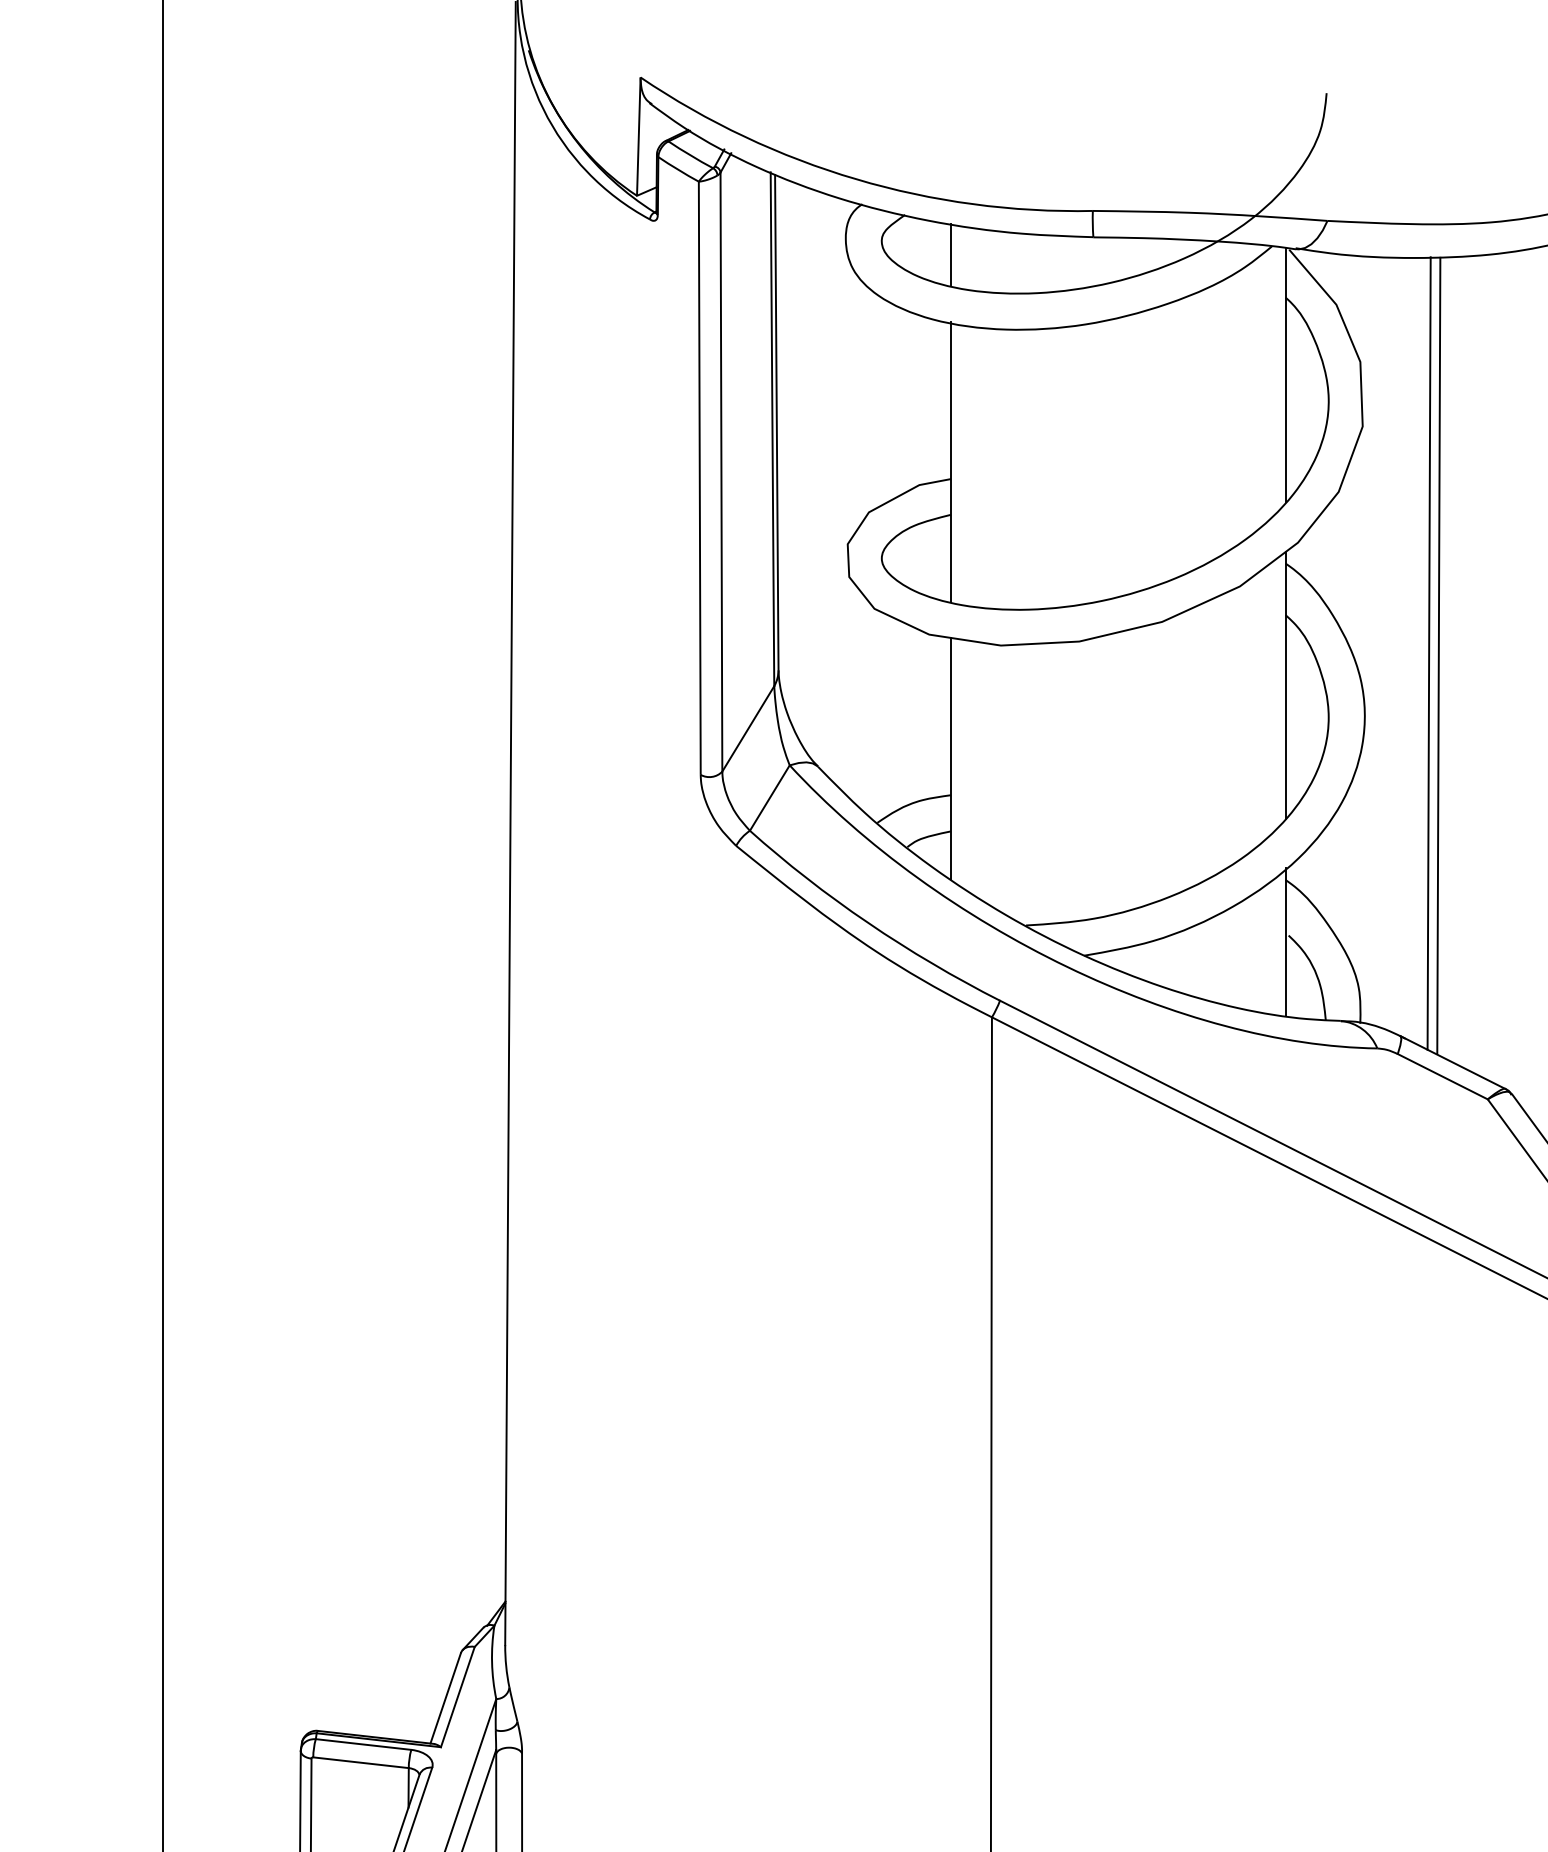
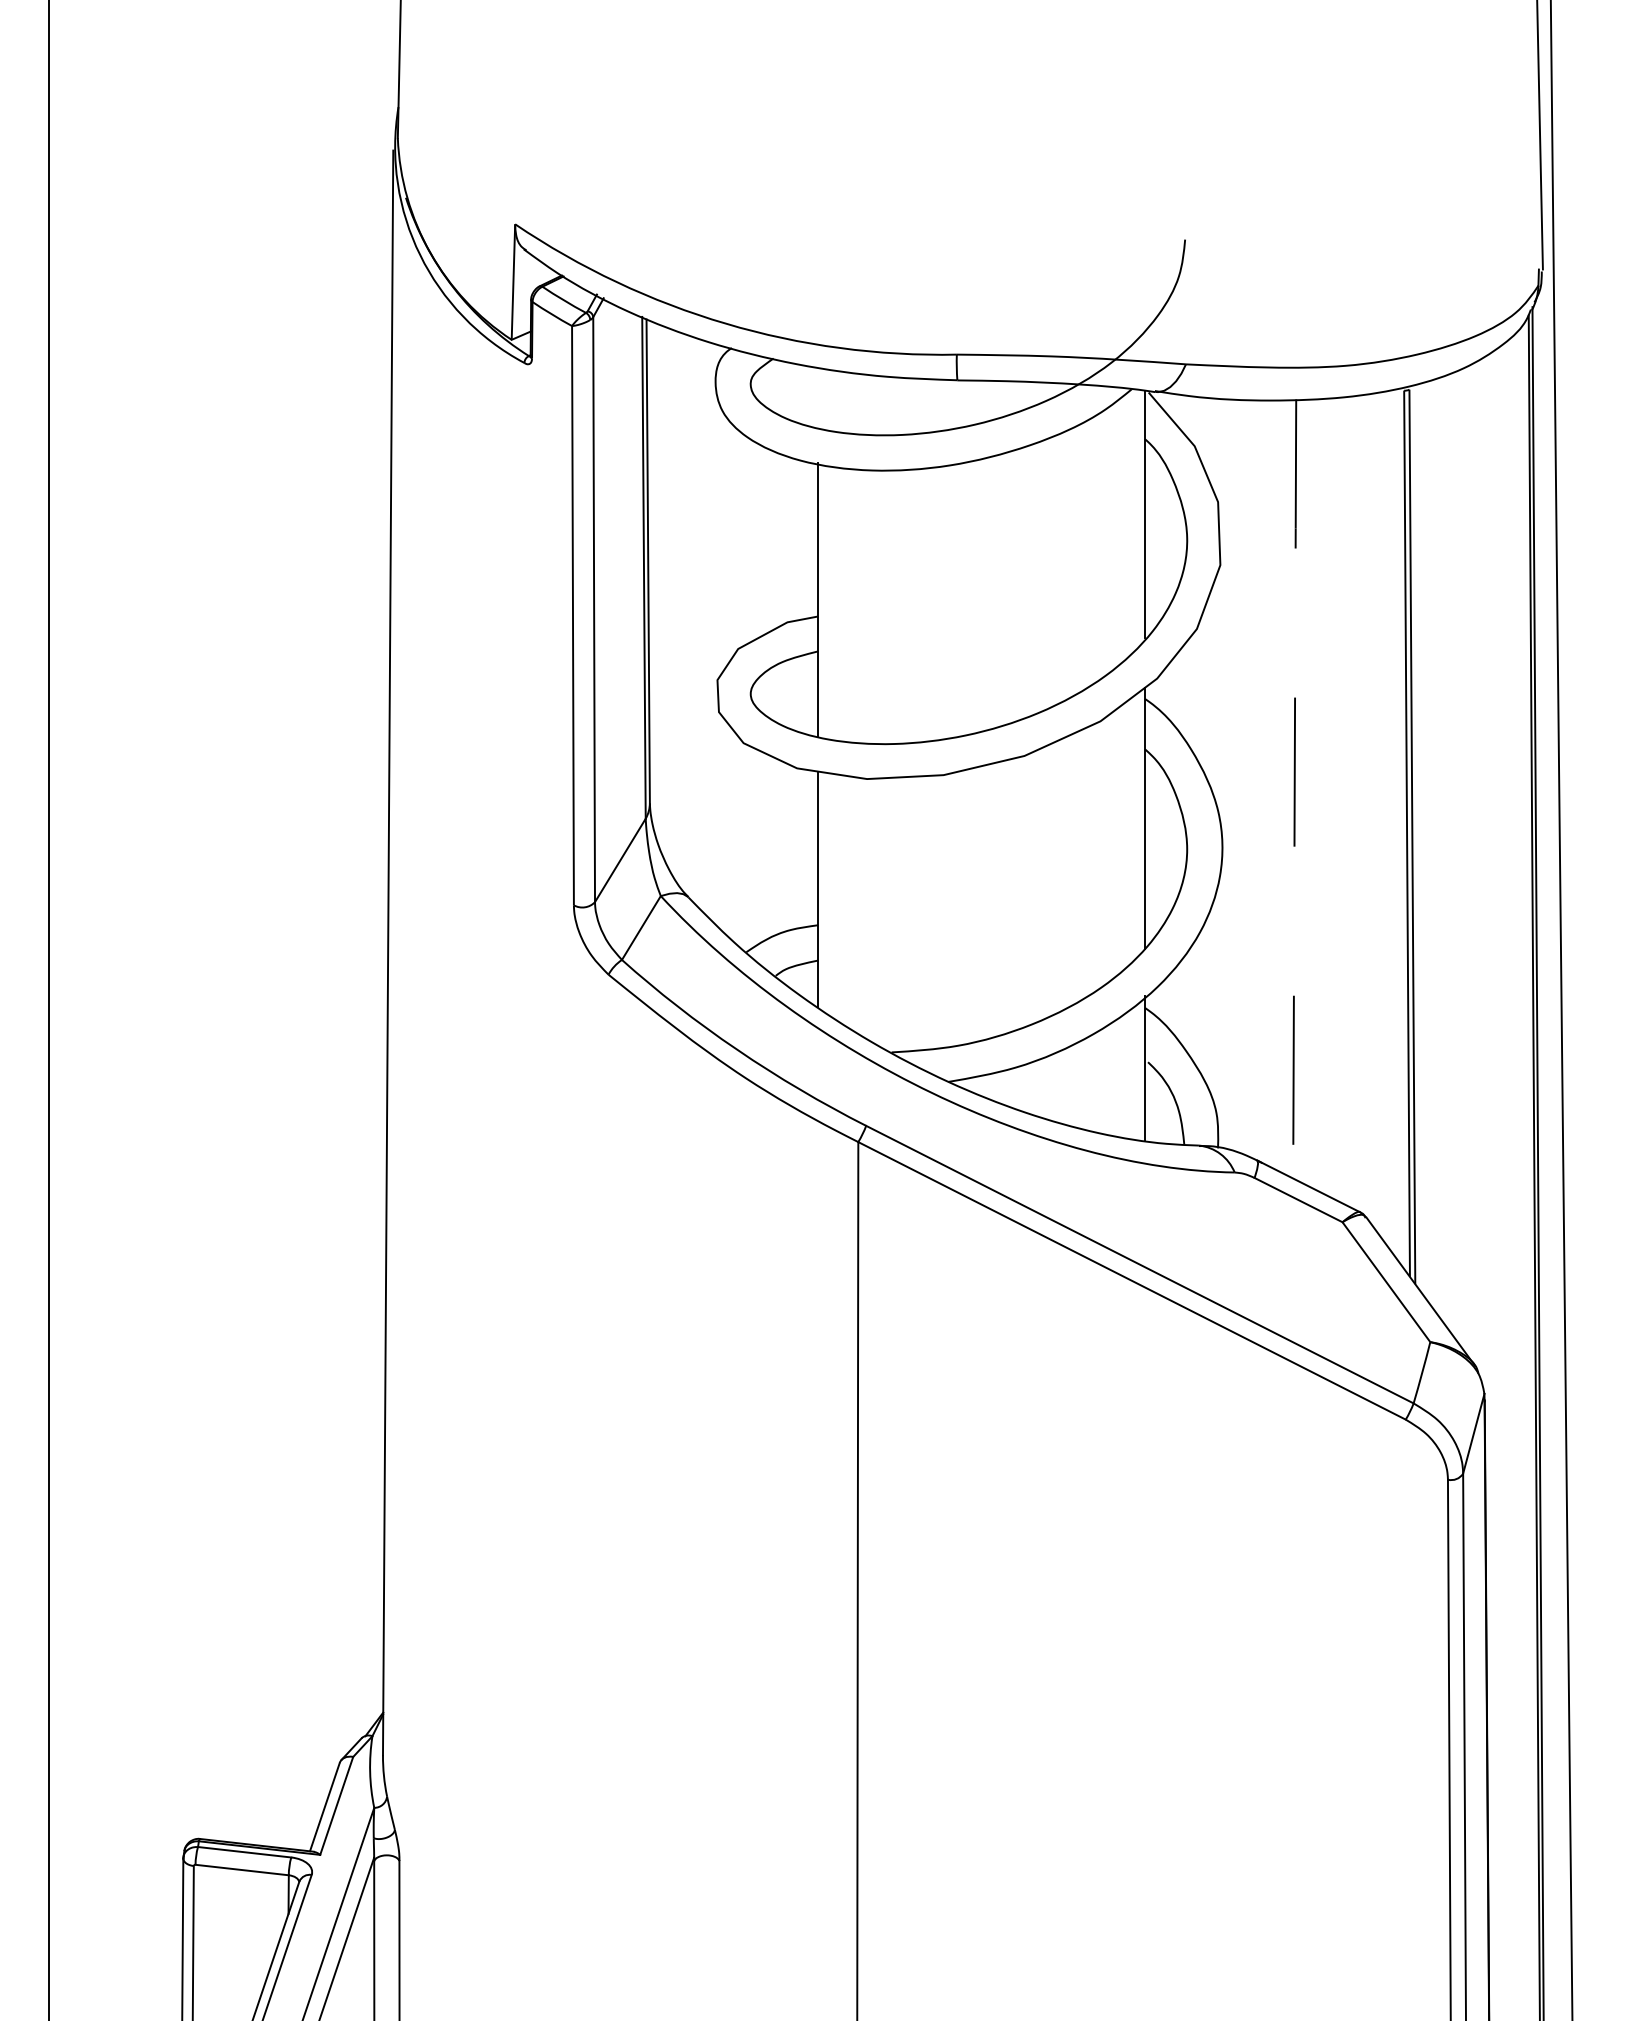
line: (951, 254) -> (818, 397), removed
line: (1428, 653) -> (1284, 786), removed
line: (1438, 656) -> (1294, 789), solid -> dashed

